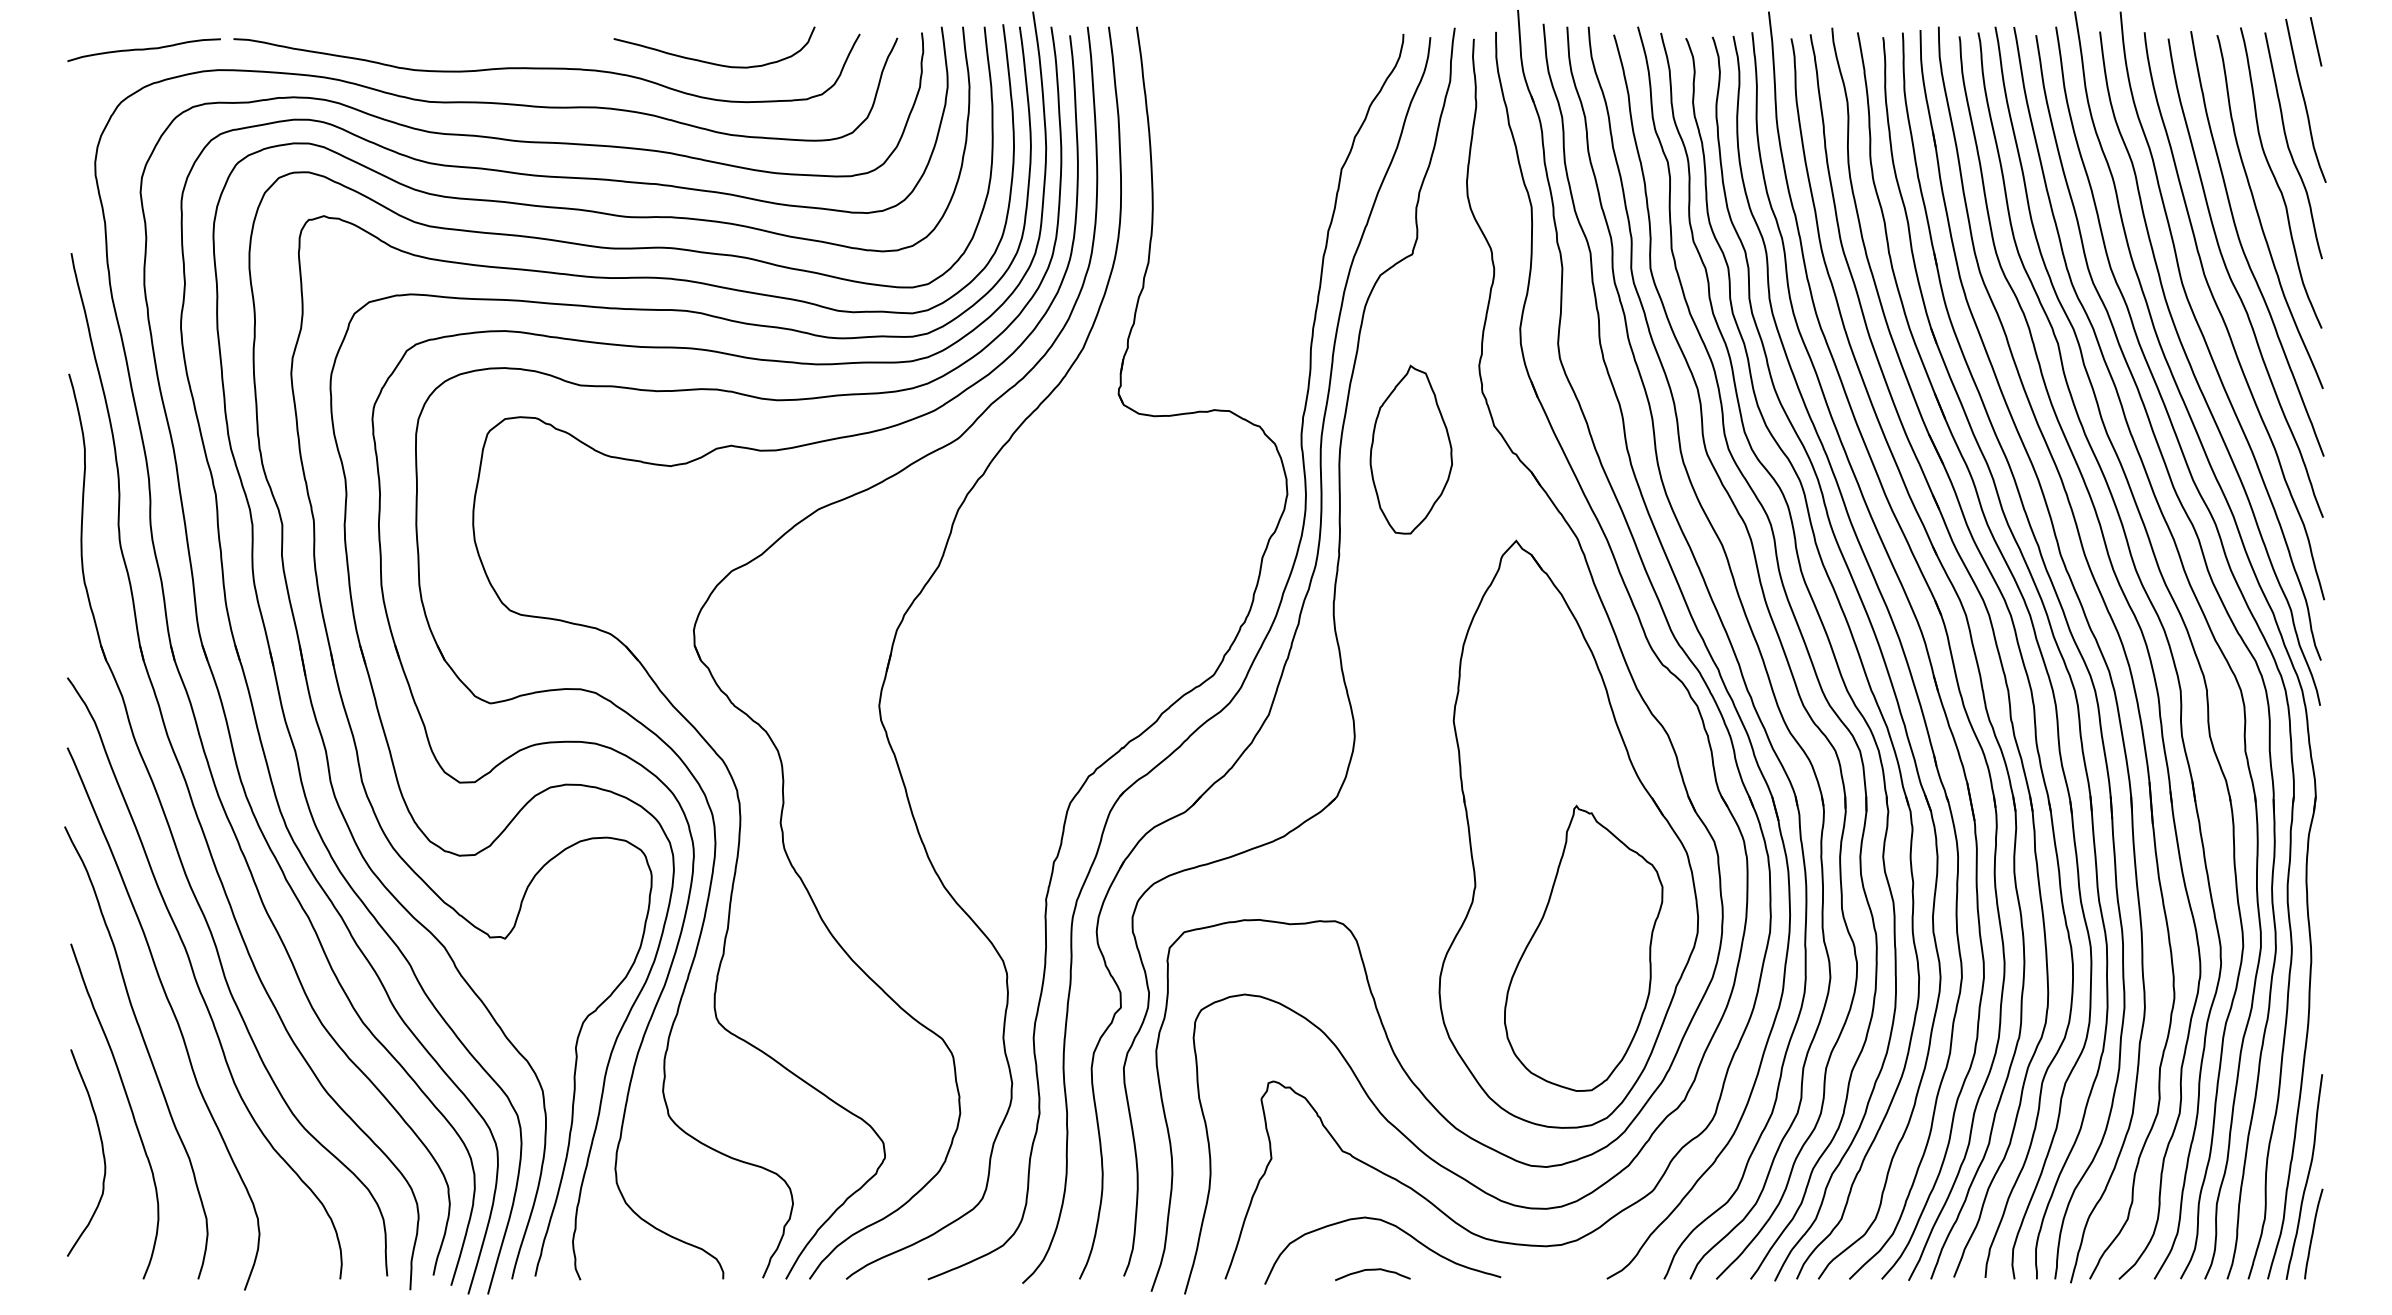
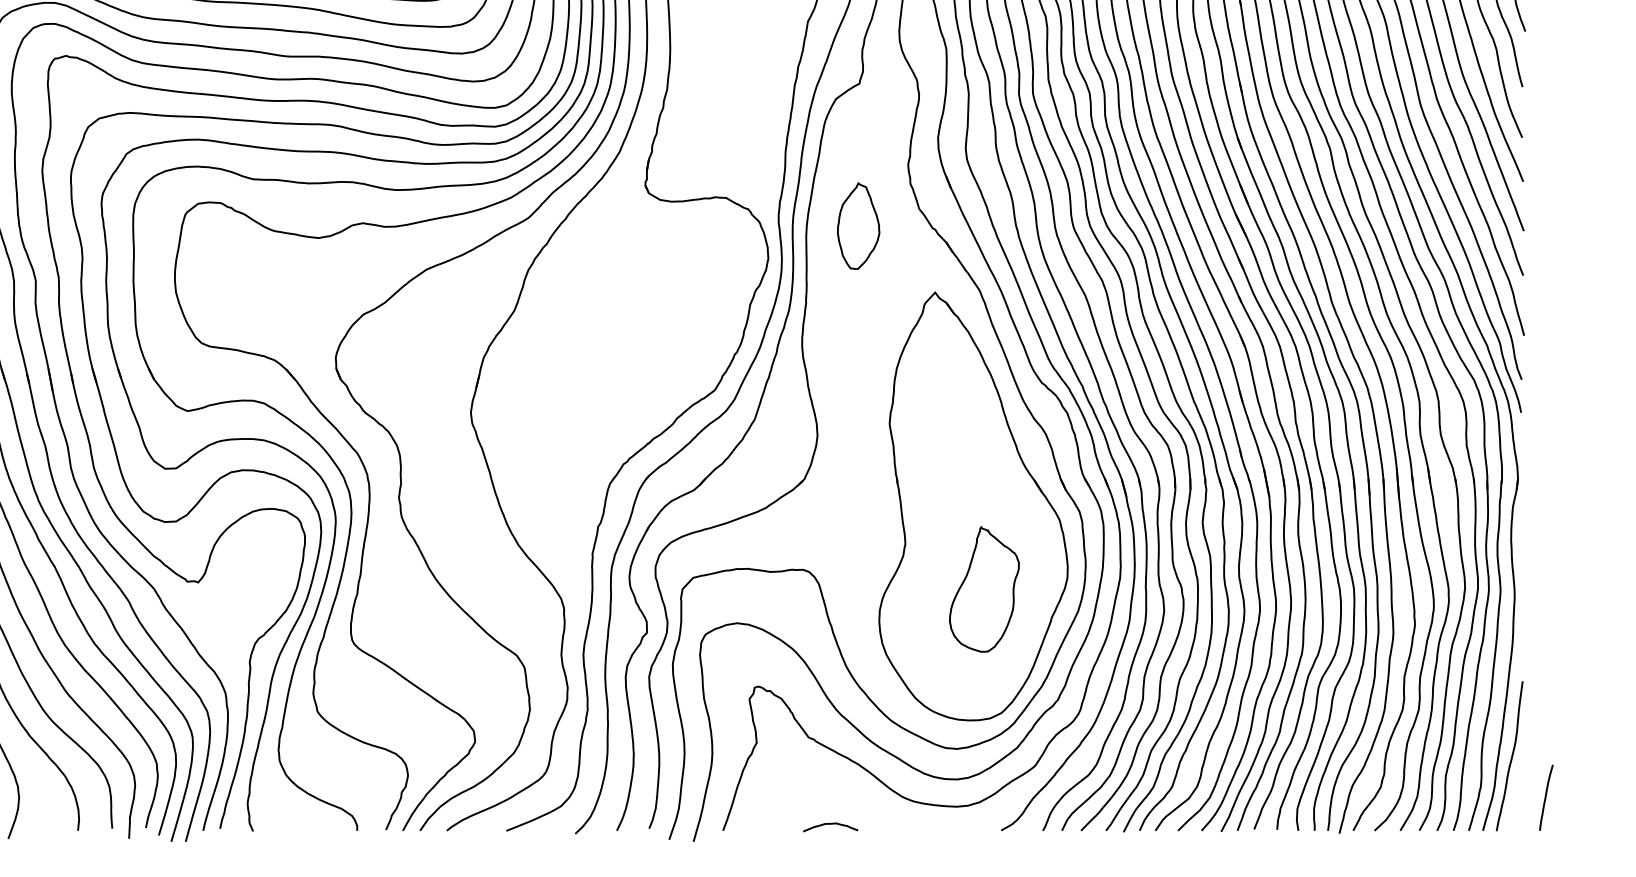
part: (1410, 449) -> (858, 225), size x0.7
part: (1583, 947) -> (984, 588), size x0.6
curve: (1393, 1226) -> (845, 792), removed
curve: (2313, 1233) -> (1546, 797), moved

